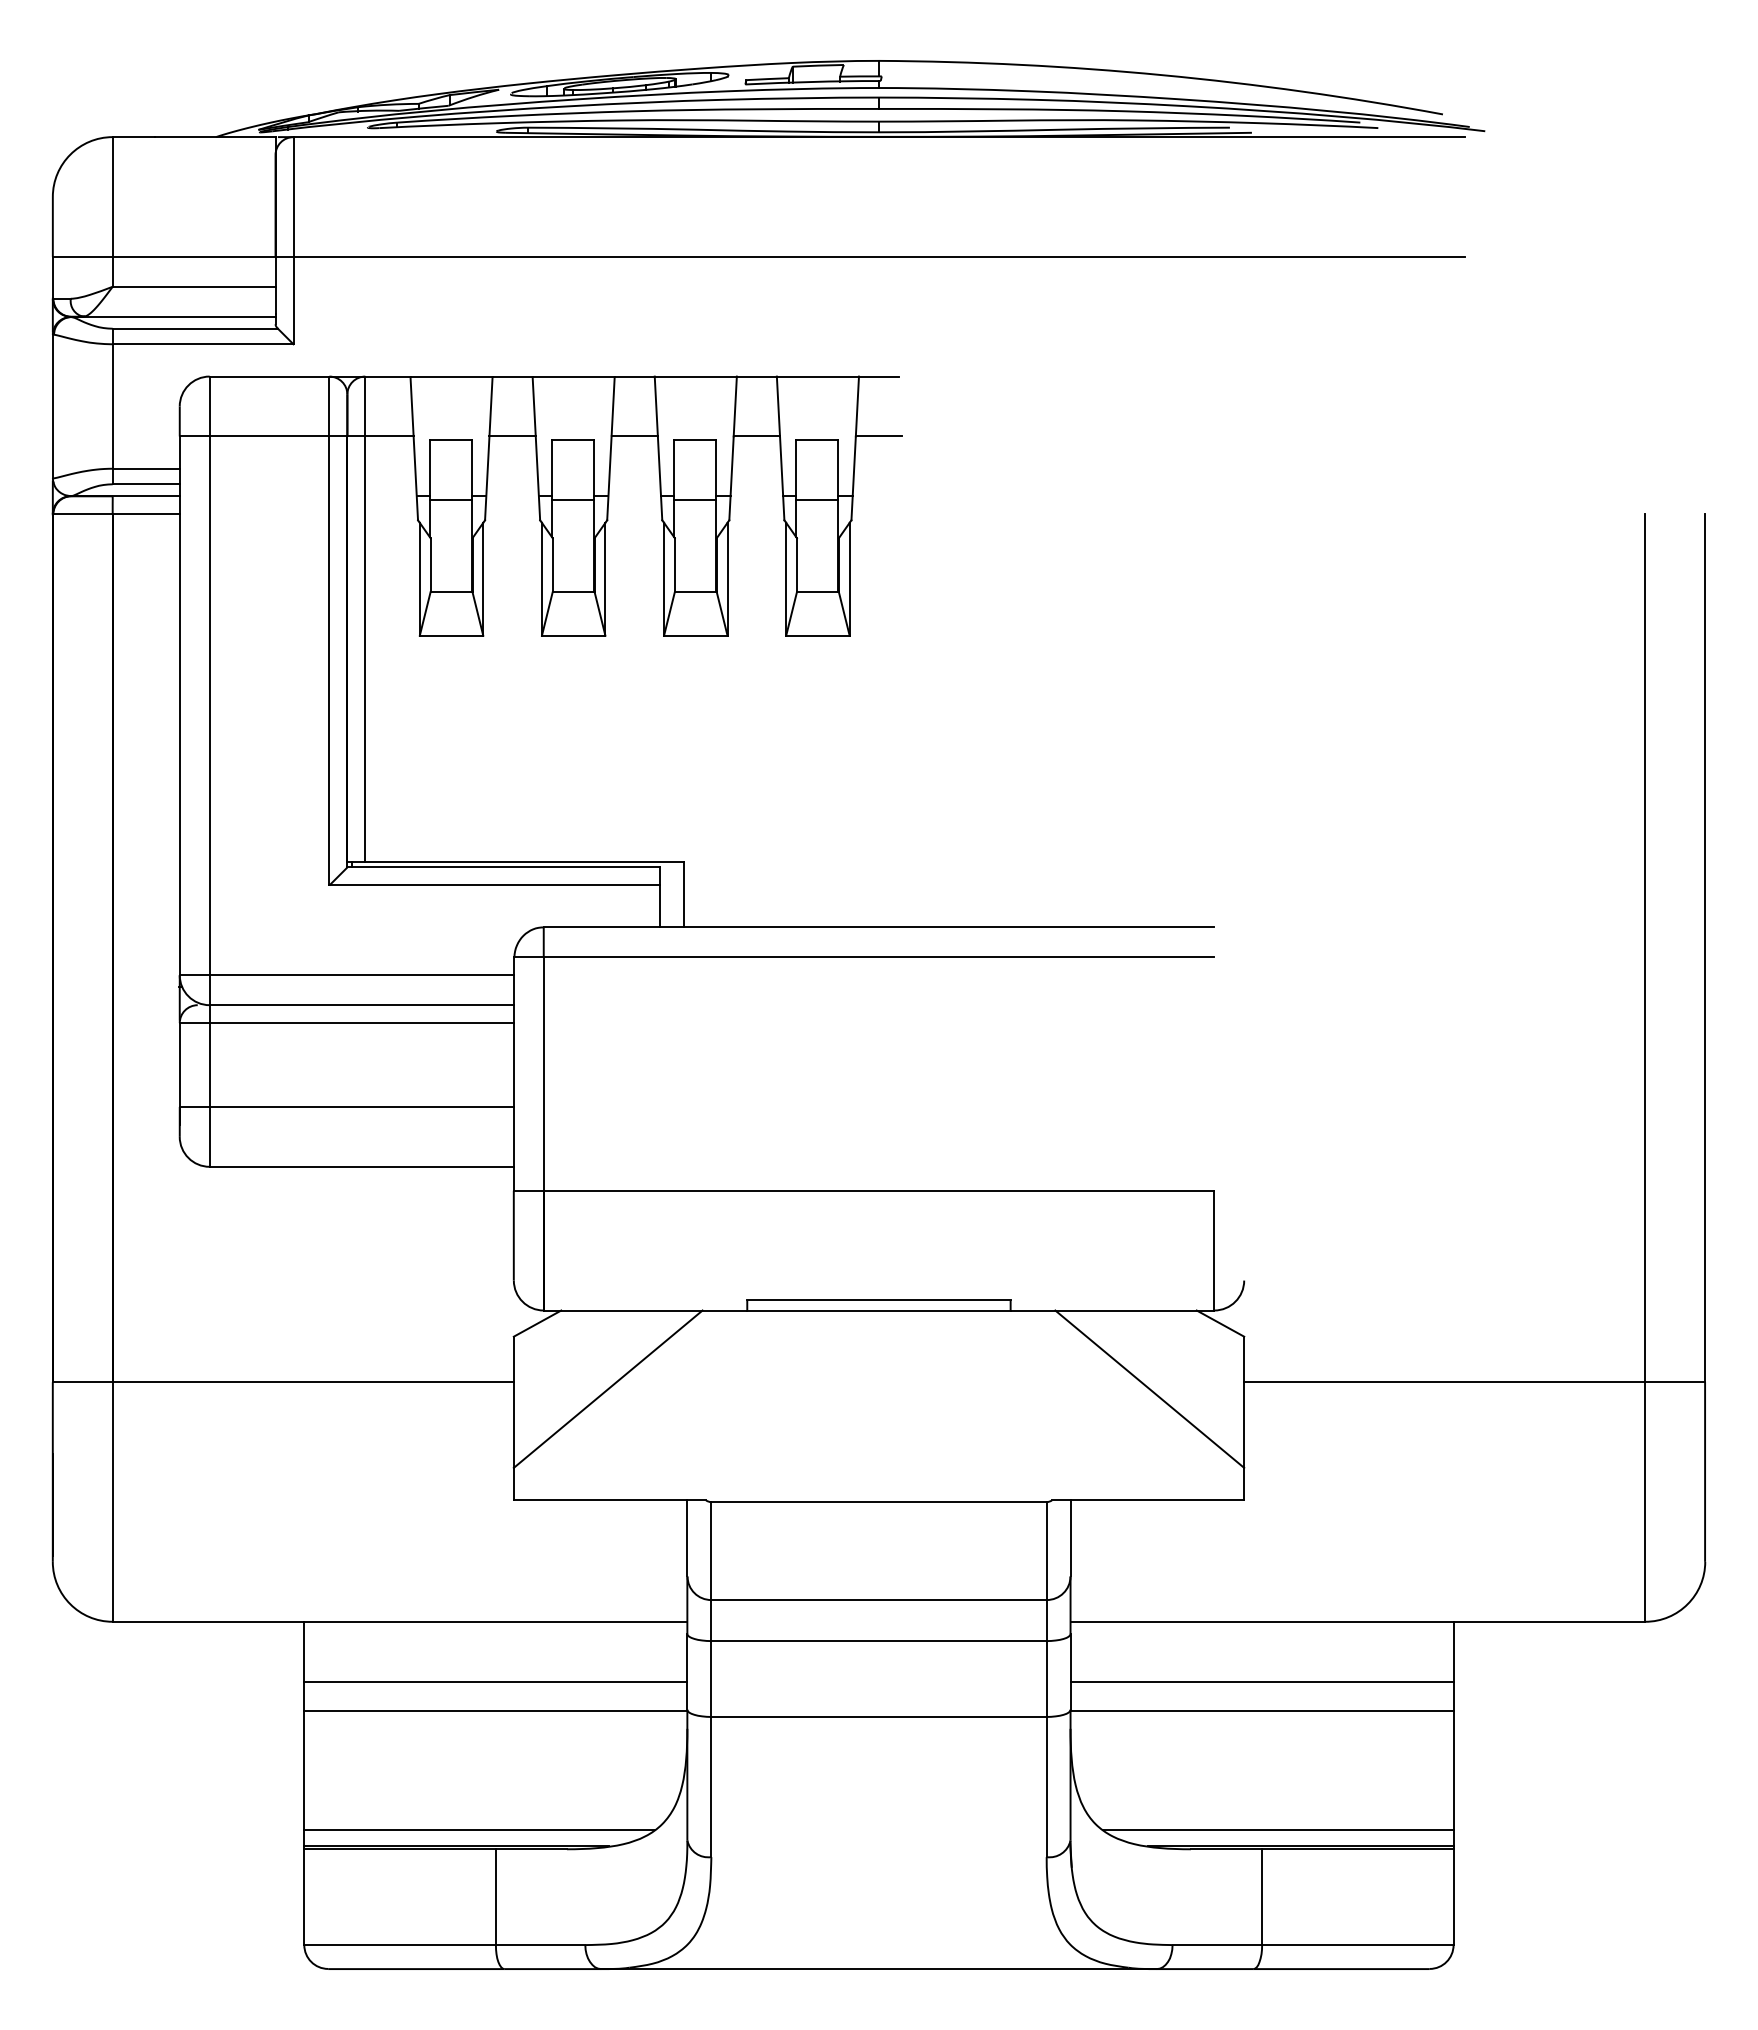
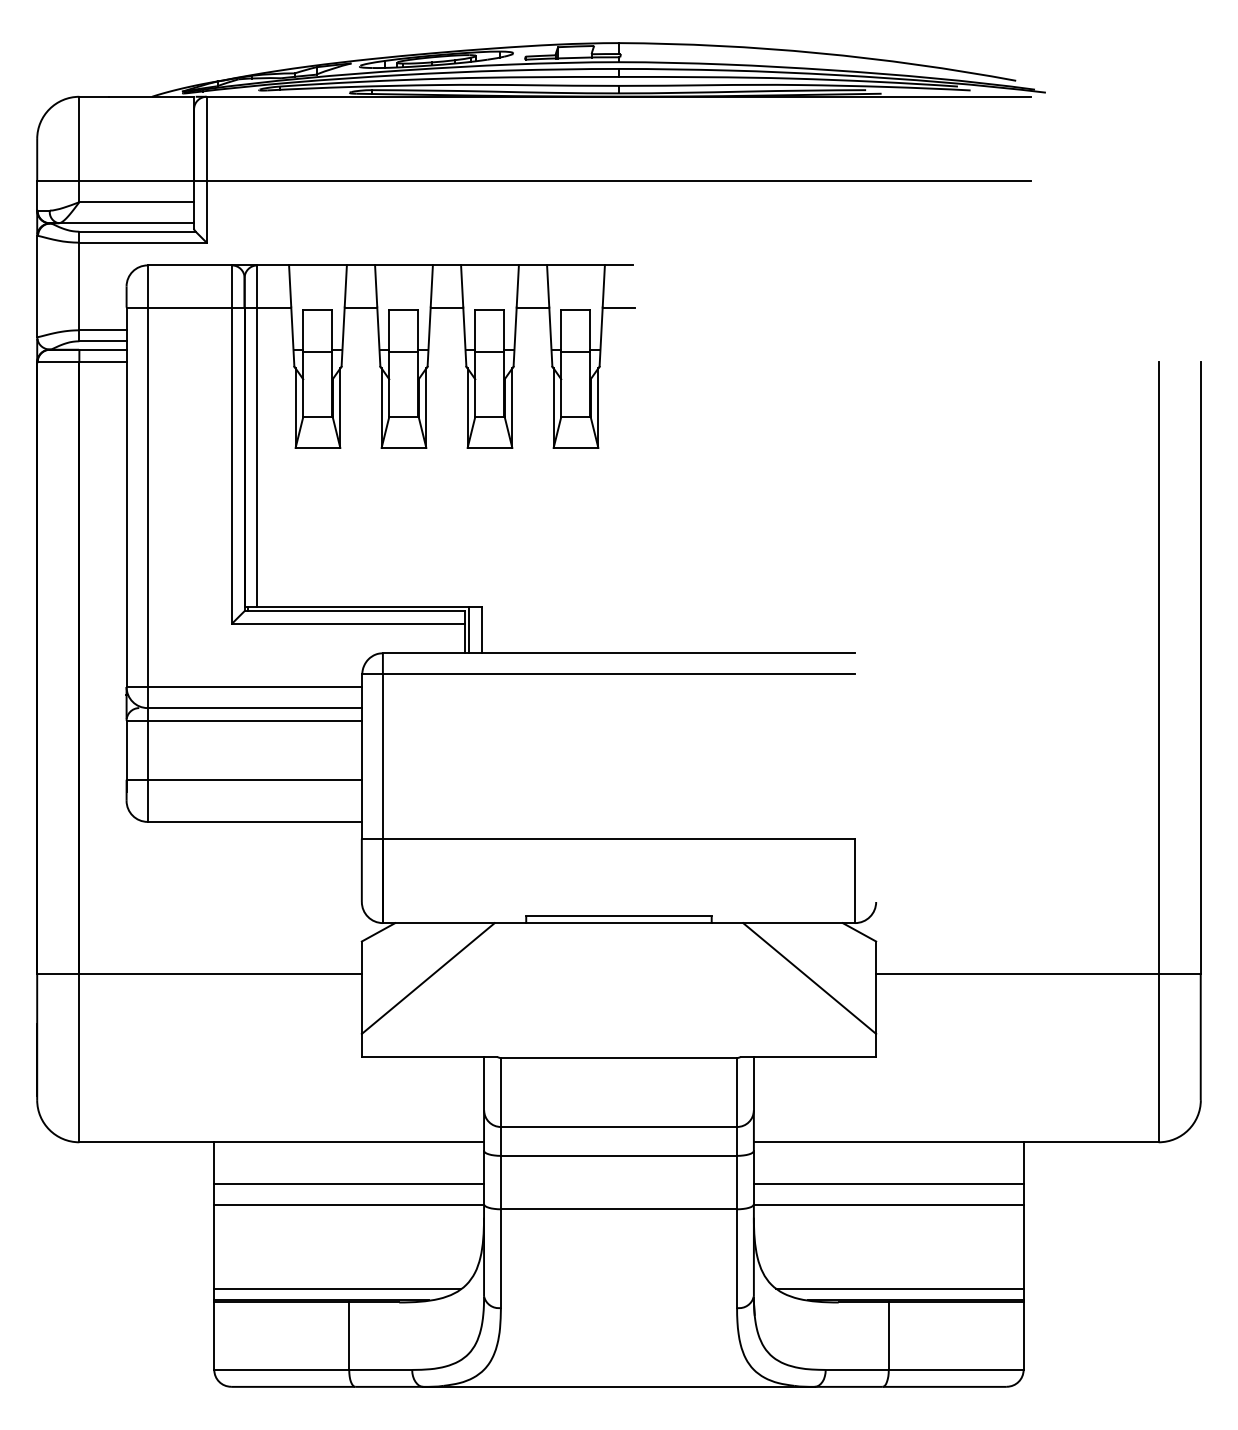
line: (666, 894) -> (469, 630), added

